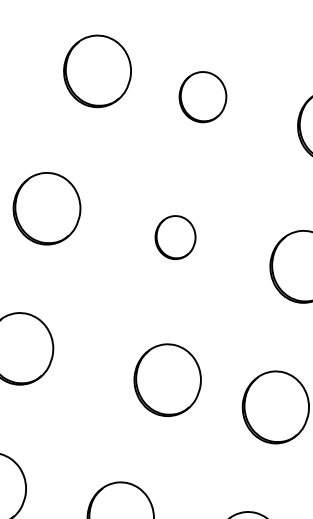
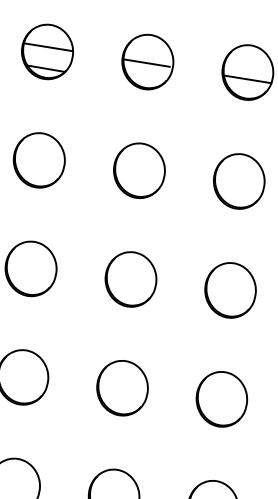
part: (96, 71) -> (38, 160), moved
part: (203, 96) -> (139, 170), size x1.43
part: (174, 237) -> (130, 279), size x1.67
part: (167, 380) -> (122, 388), moved

